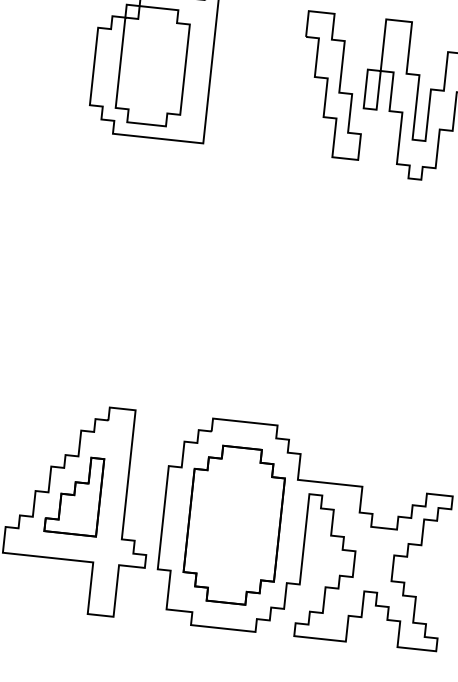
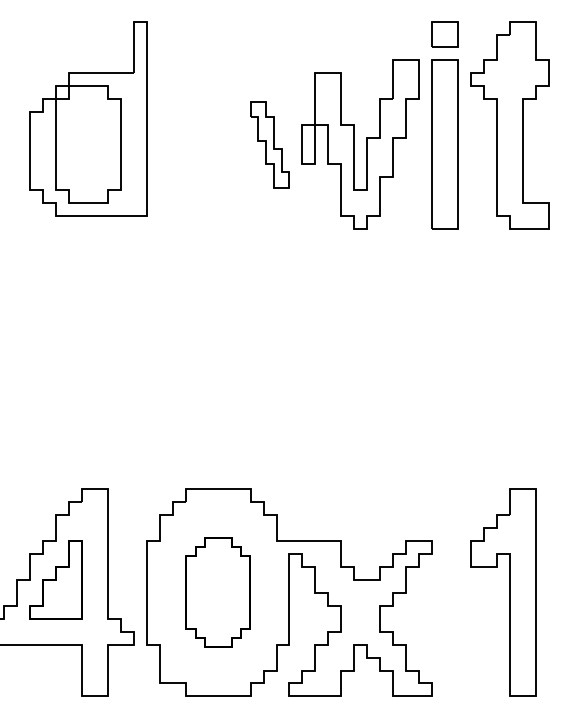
part: (333, 85) -> (269, 144), size x0.6
part: (234, 525) -> (218, 592), size x0.7

